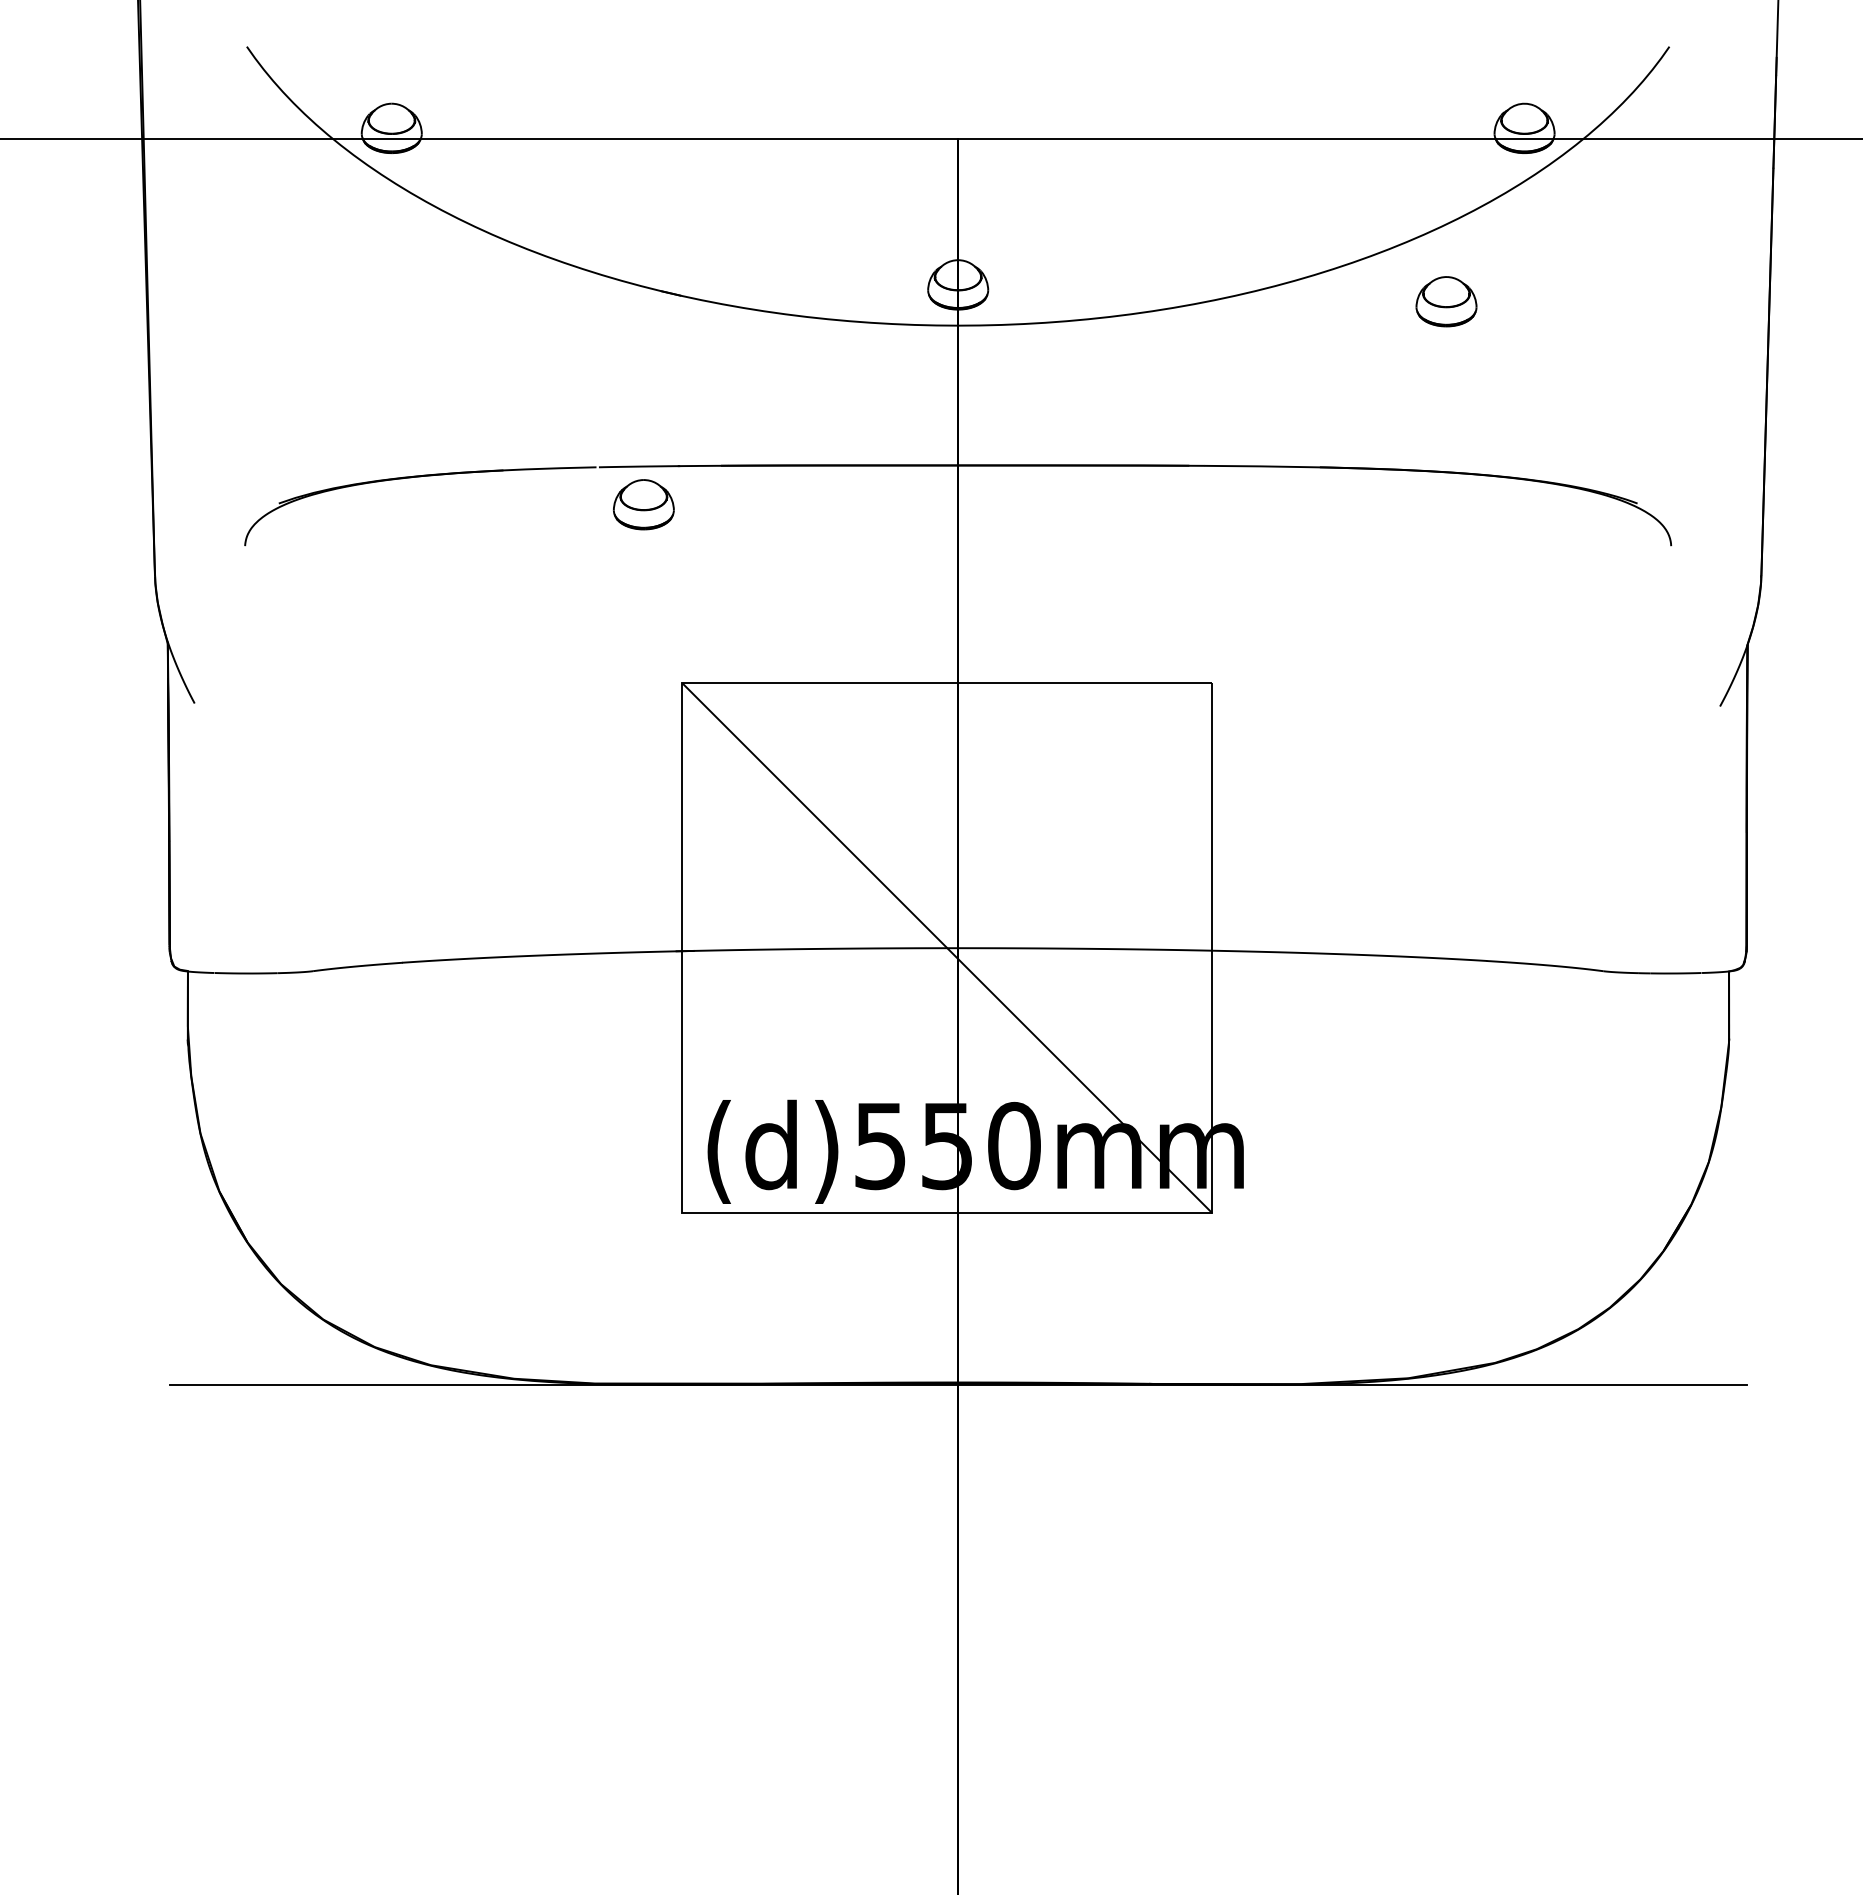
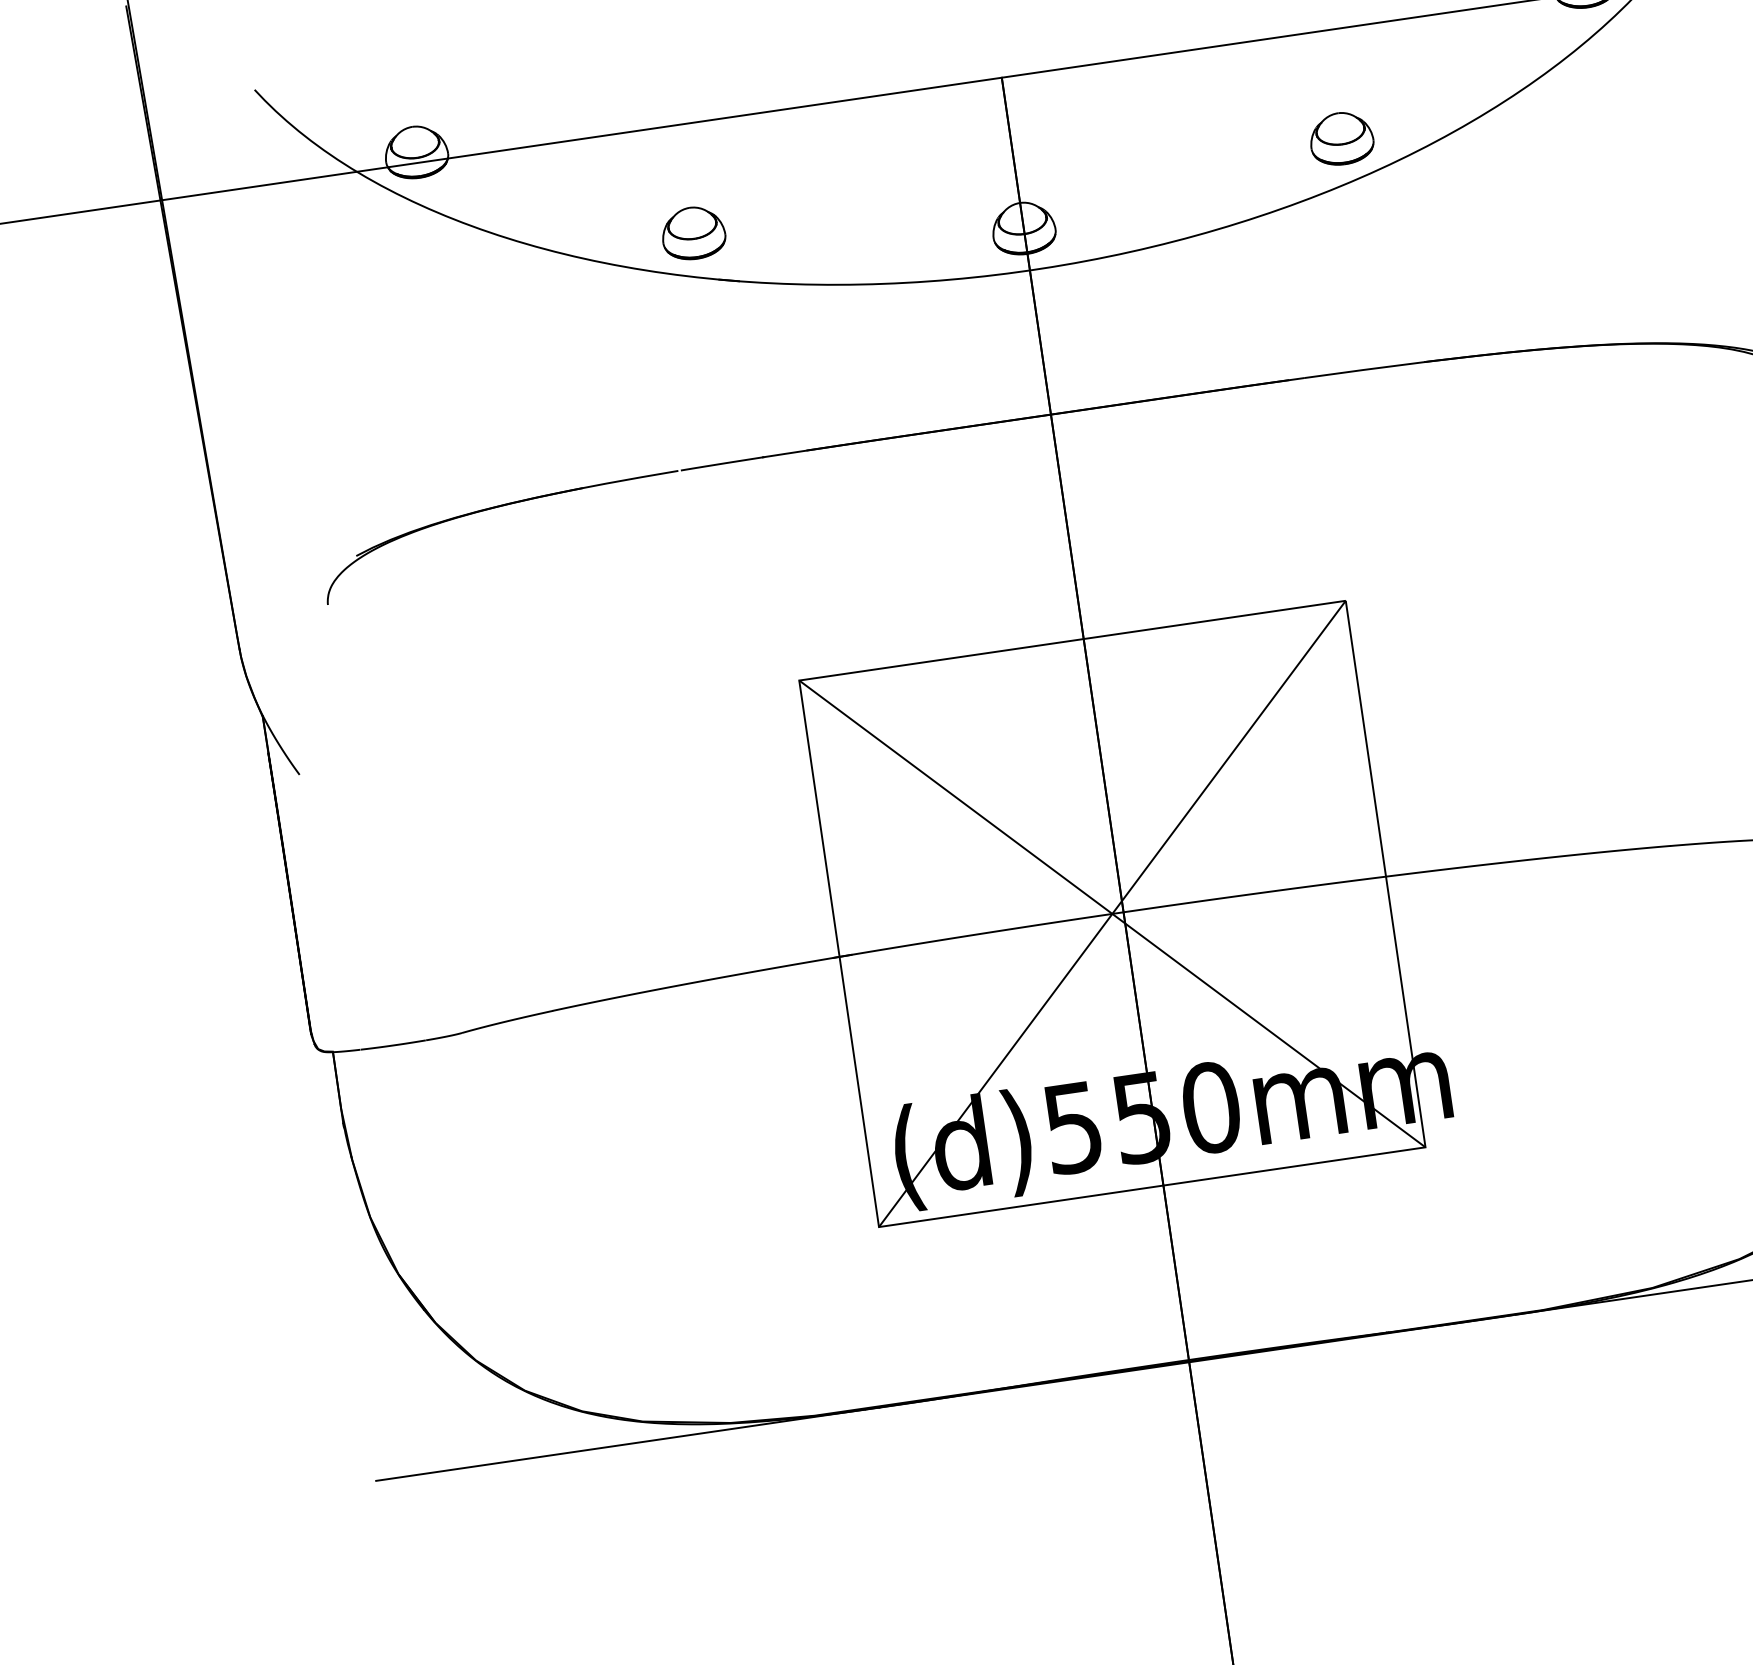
part: (1446, 301) -> (1341, 138), moved
part: (643, 504) -> (693, 233), moved
line: (947, 948) -> (1112, 914), added

